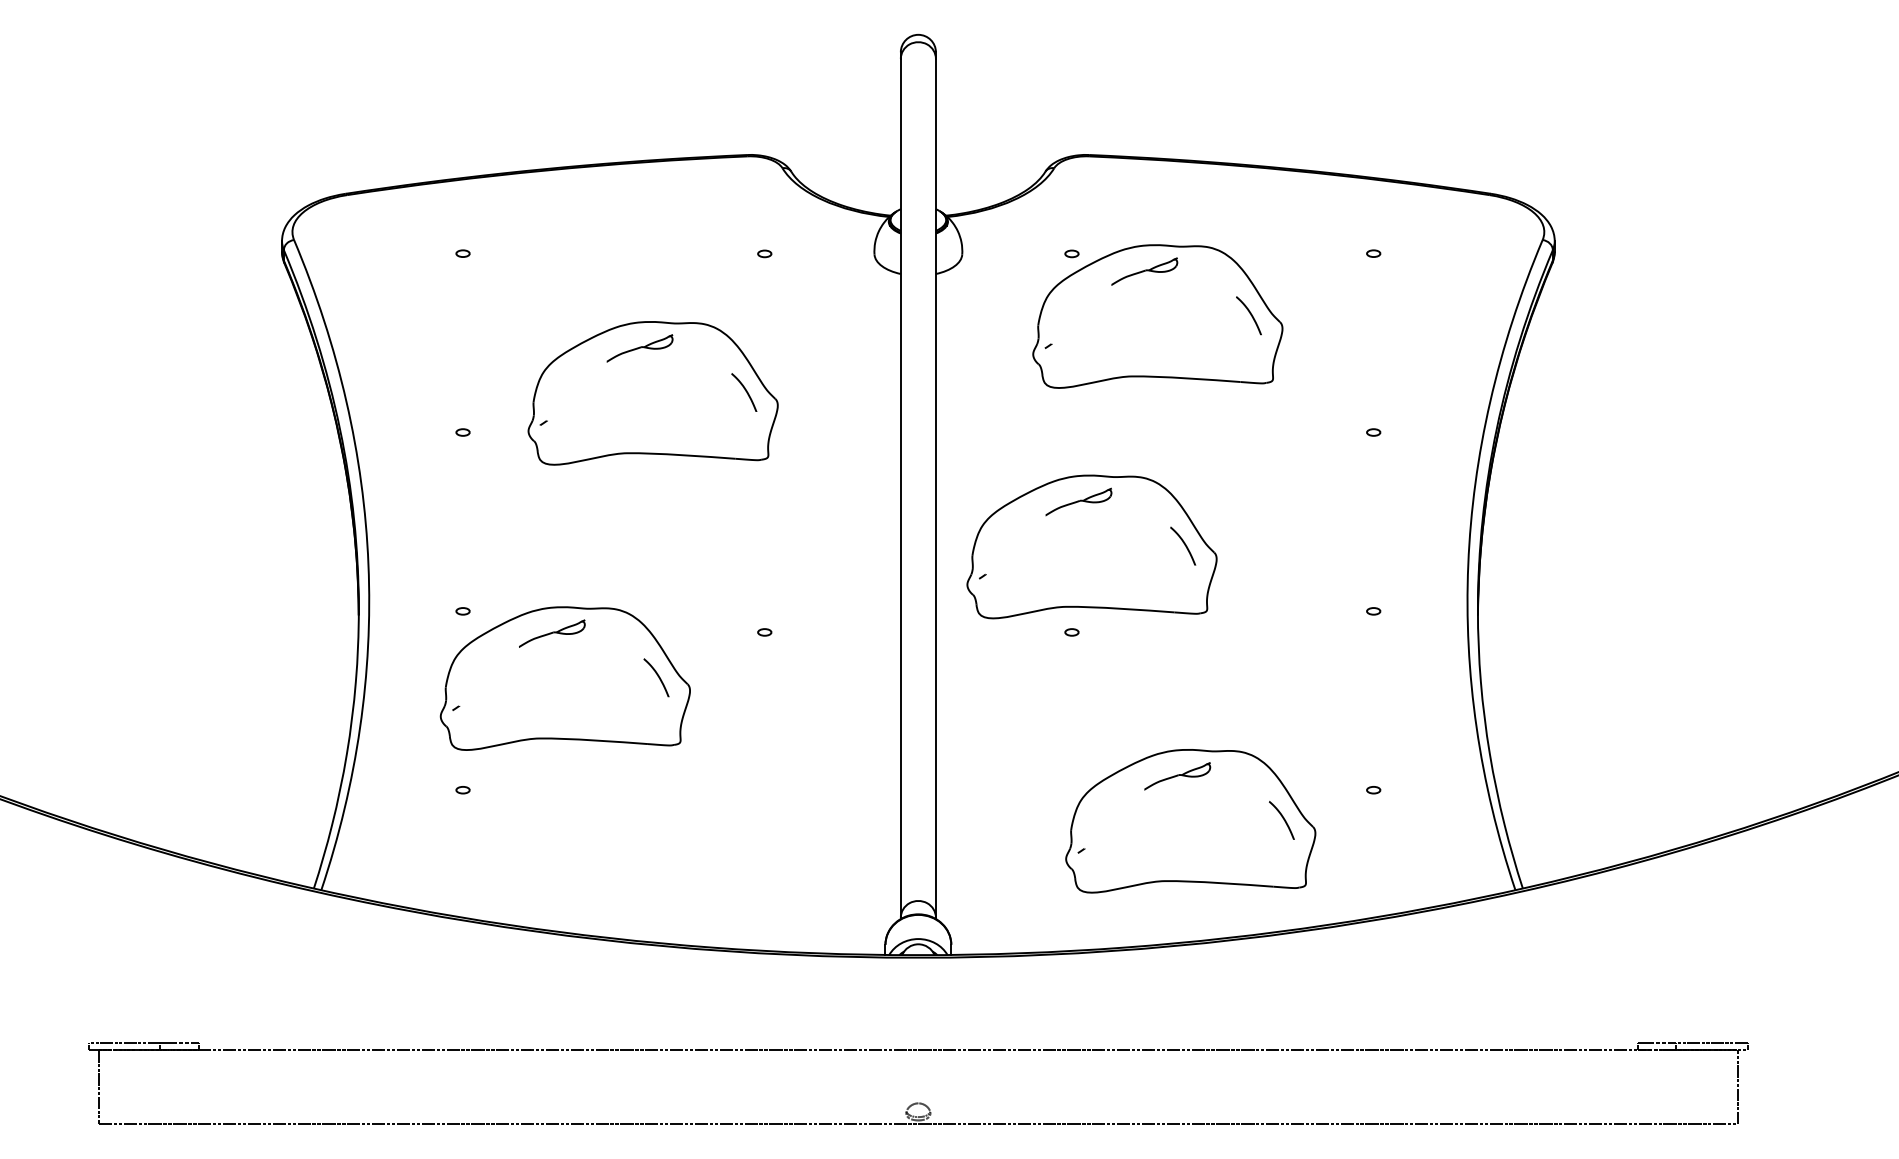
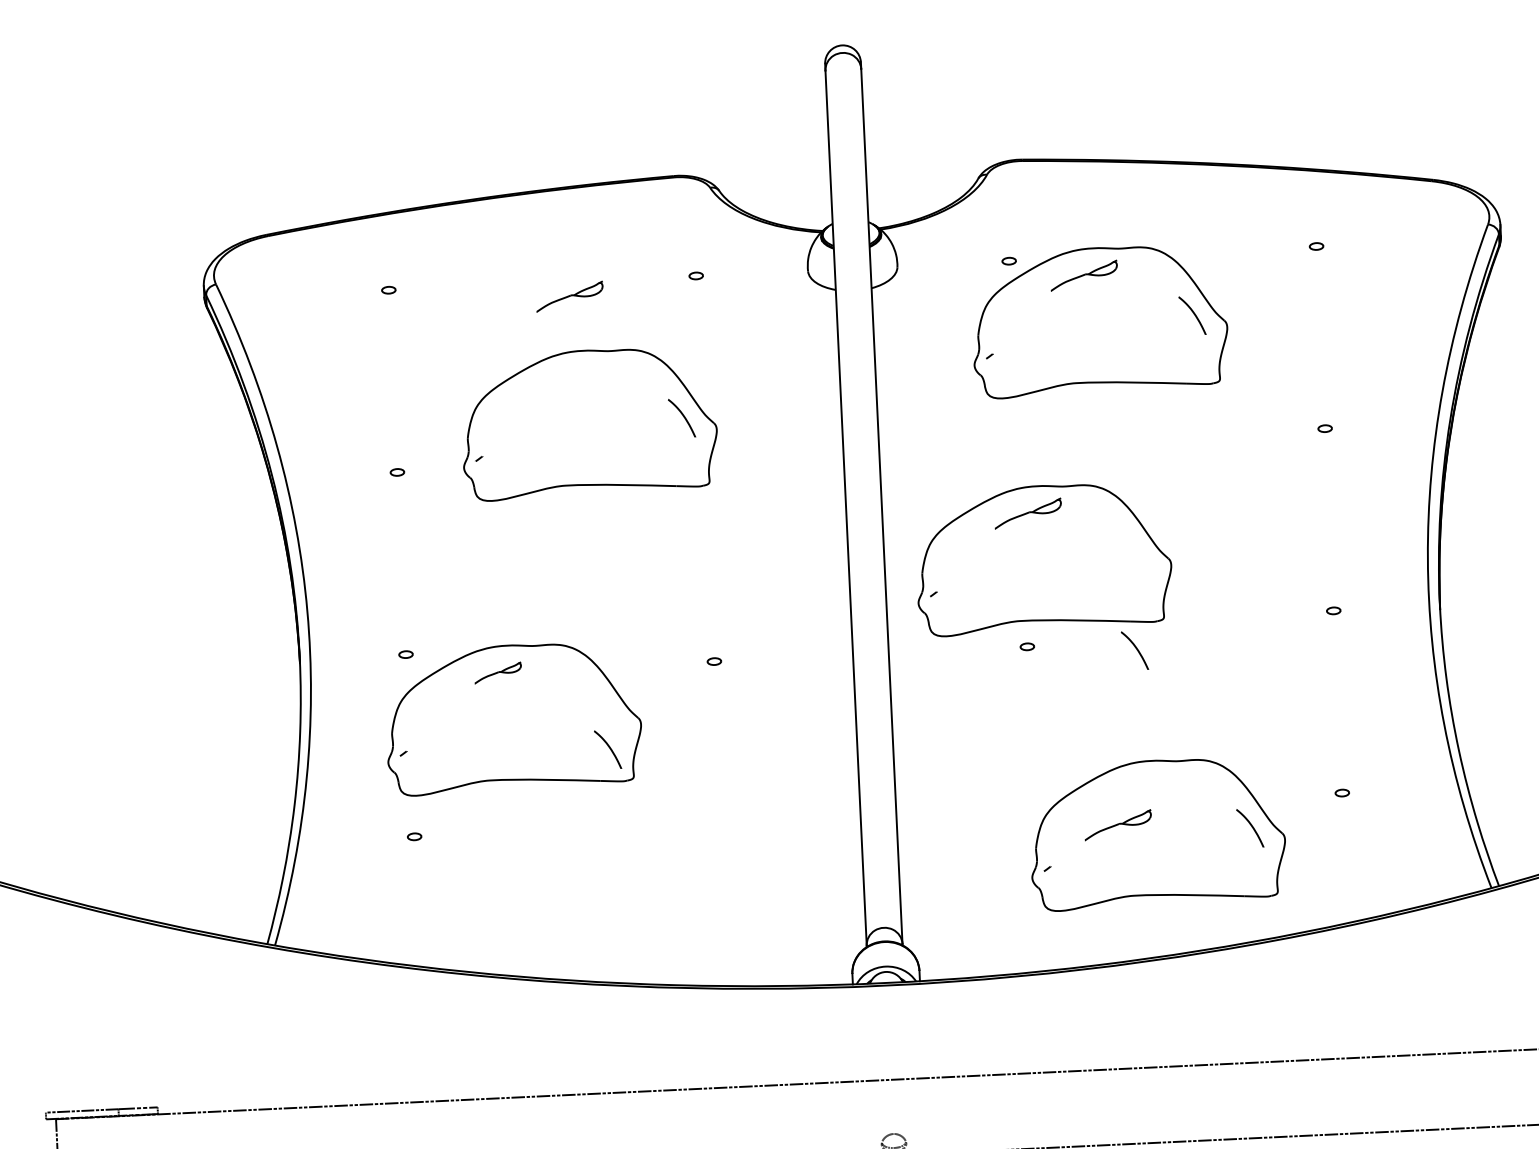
part: (639, 348) -> (569, 296), moved
curve: (1184, 545) -> (1136, 649), moved
part: (552, 633) -> (498, 672), size x0.7
curve: (657, 676) -> (608, 748), moved
part: (1177, 776) -> (1118, 825), moved

